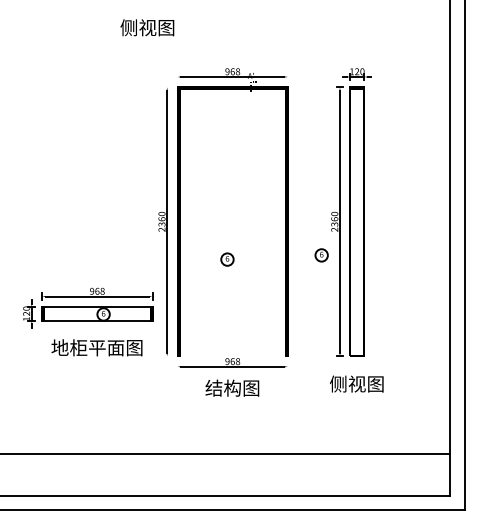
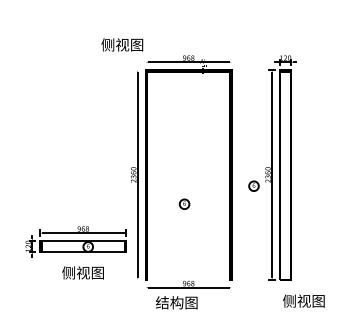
text: (147, 27) -> (122, 44), moved
part: (321, 255) -> (253, 186), moved
text: (96, 347) -> (82, 272), 地柜平面图 -> 侧视图
text: (356, 383) -> (303, 300), moved
text: (232, 387) -> (176, 302), moved

